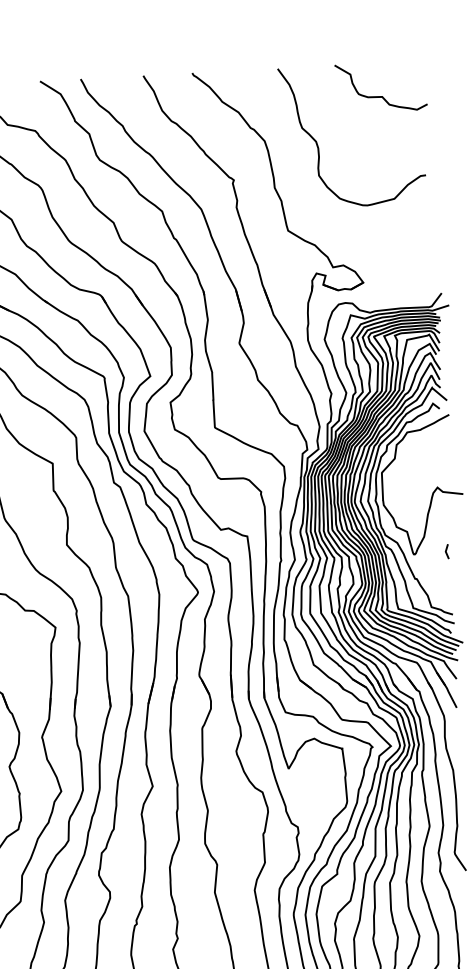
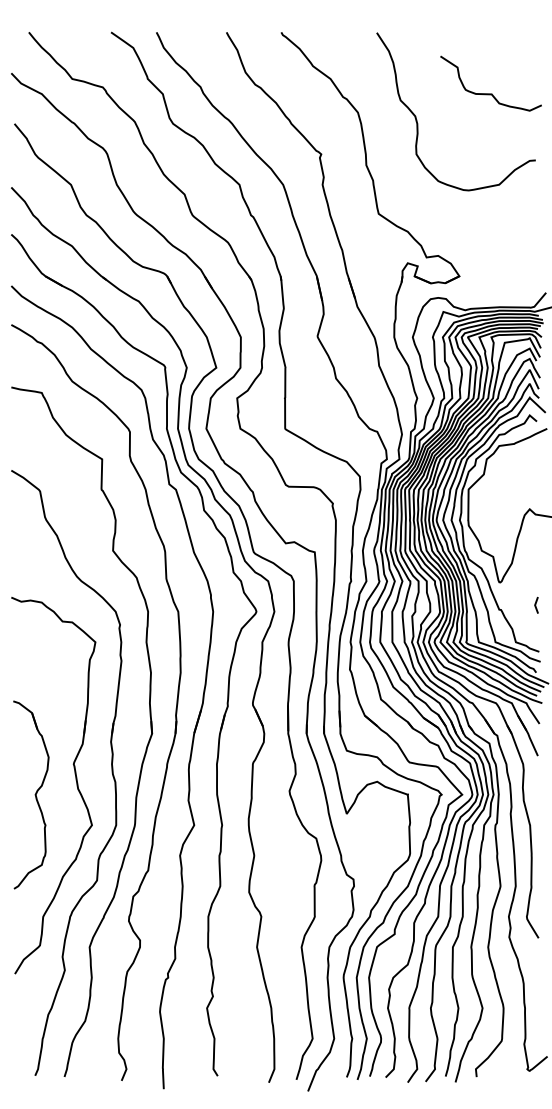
curve: (381, 96) -> (490, 93), moved
line: (447, 550) -> (536, 604), moved

